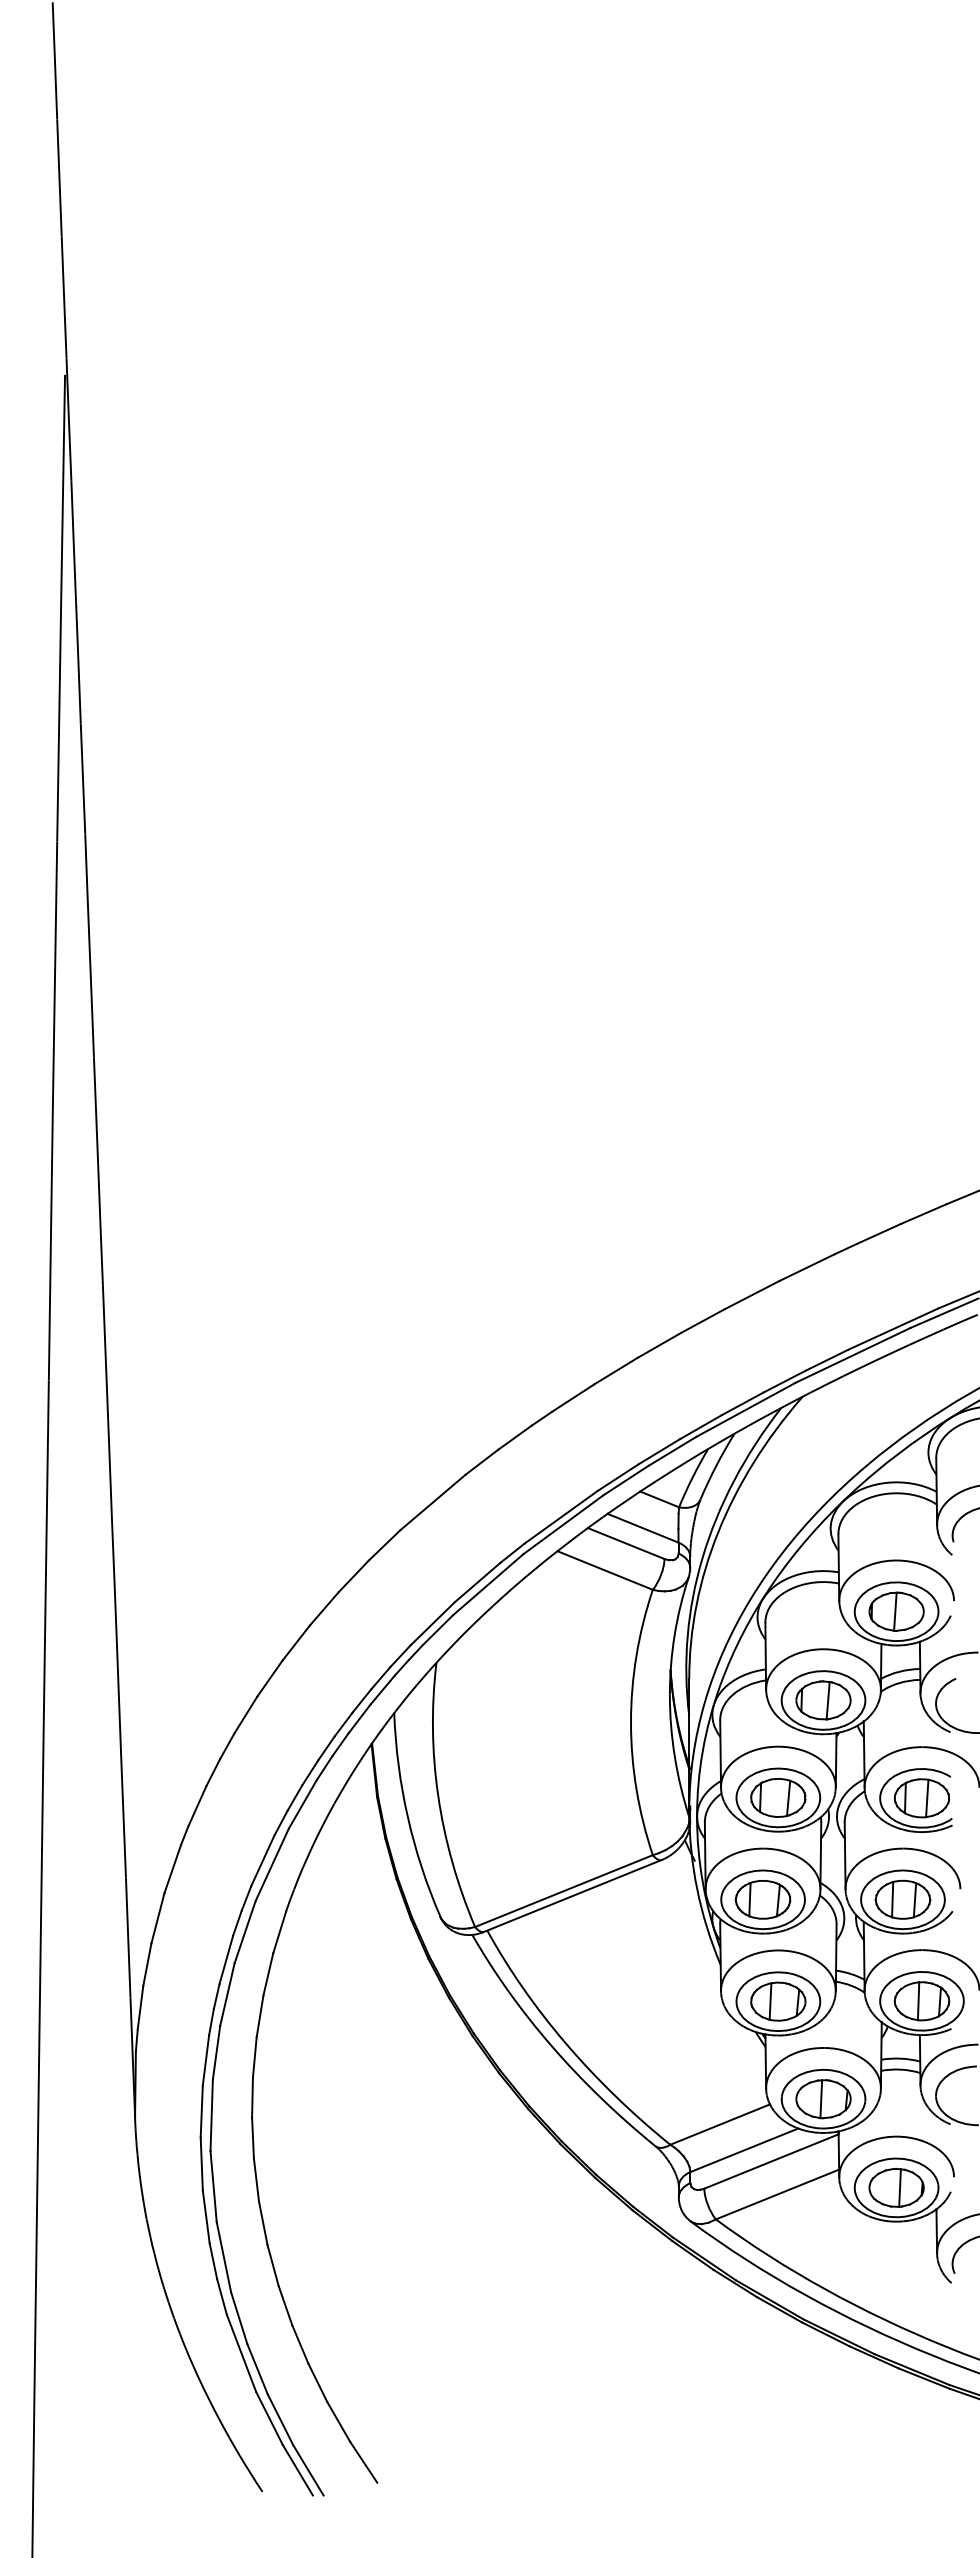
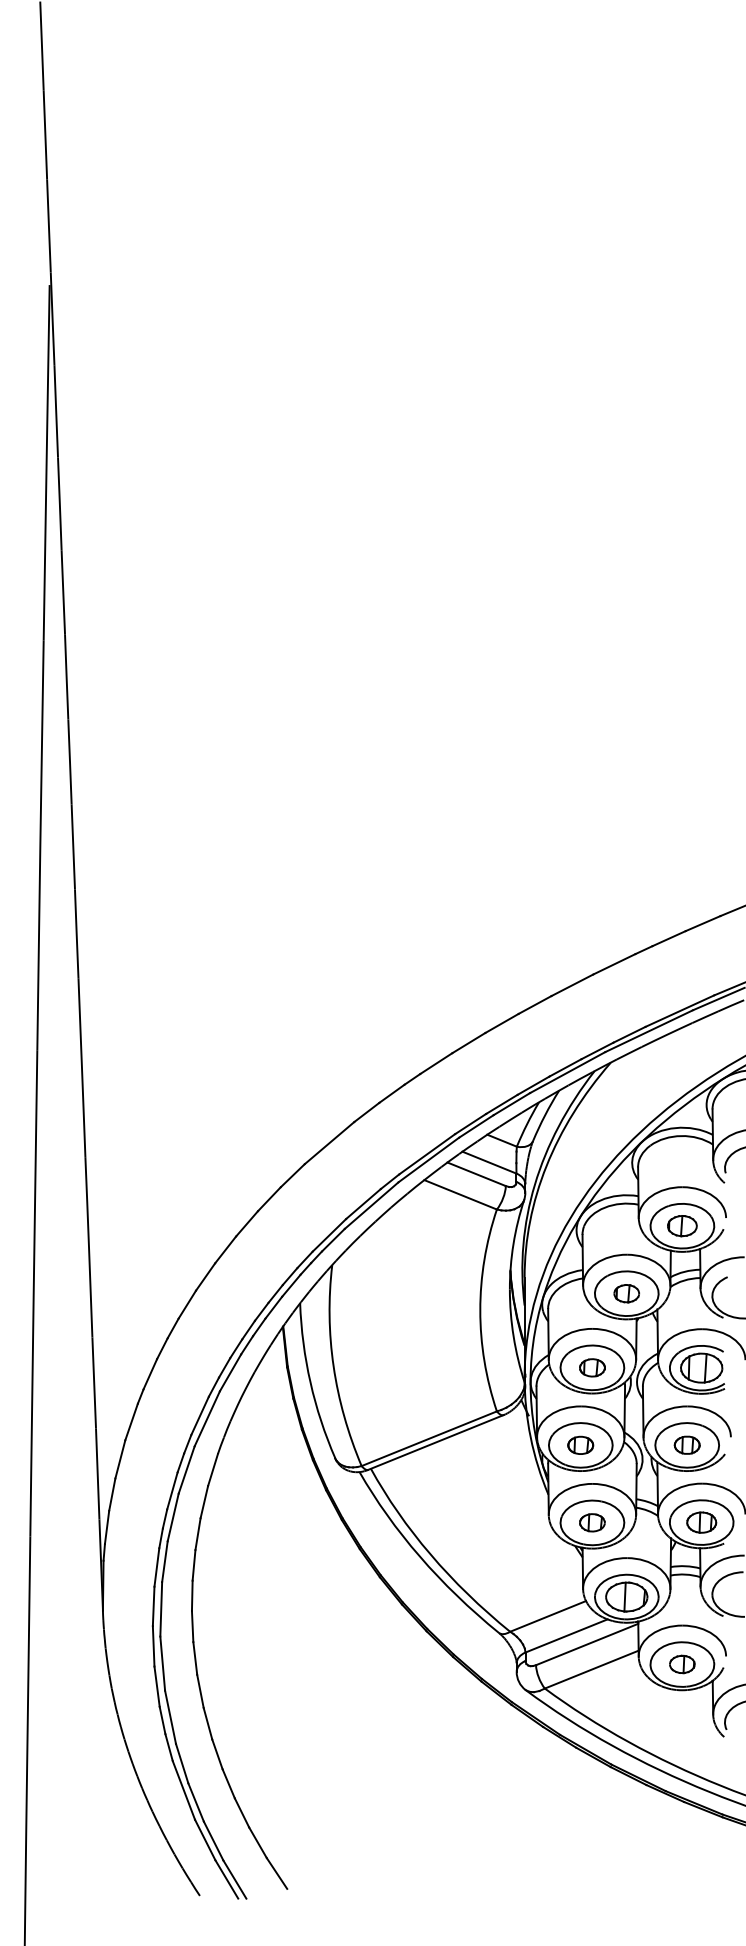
part: (896, 1611) -> (682, 1225), size x0.7
part: (823, 1700) -> (626, 1293), size x0.6
part: (778, 1797) -> (592, 1367), size x0.6
part: (762, 1899) -> (580, 1445), size x0.6
part: (902, 1899) -> (686, 1445), size x0.6
part: (778, 2001) -> (592, 1522), size x0.6
part: (921, 2001) -> (701, 1522), size x0.7
part: (896, 2187) -> (682, 1664), size x0.6

